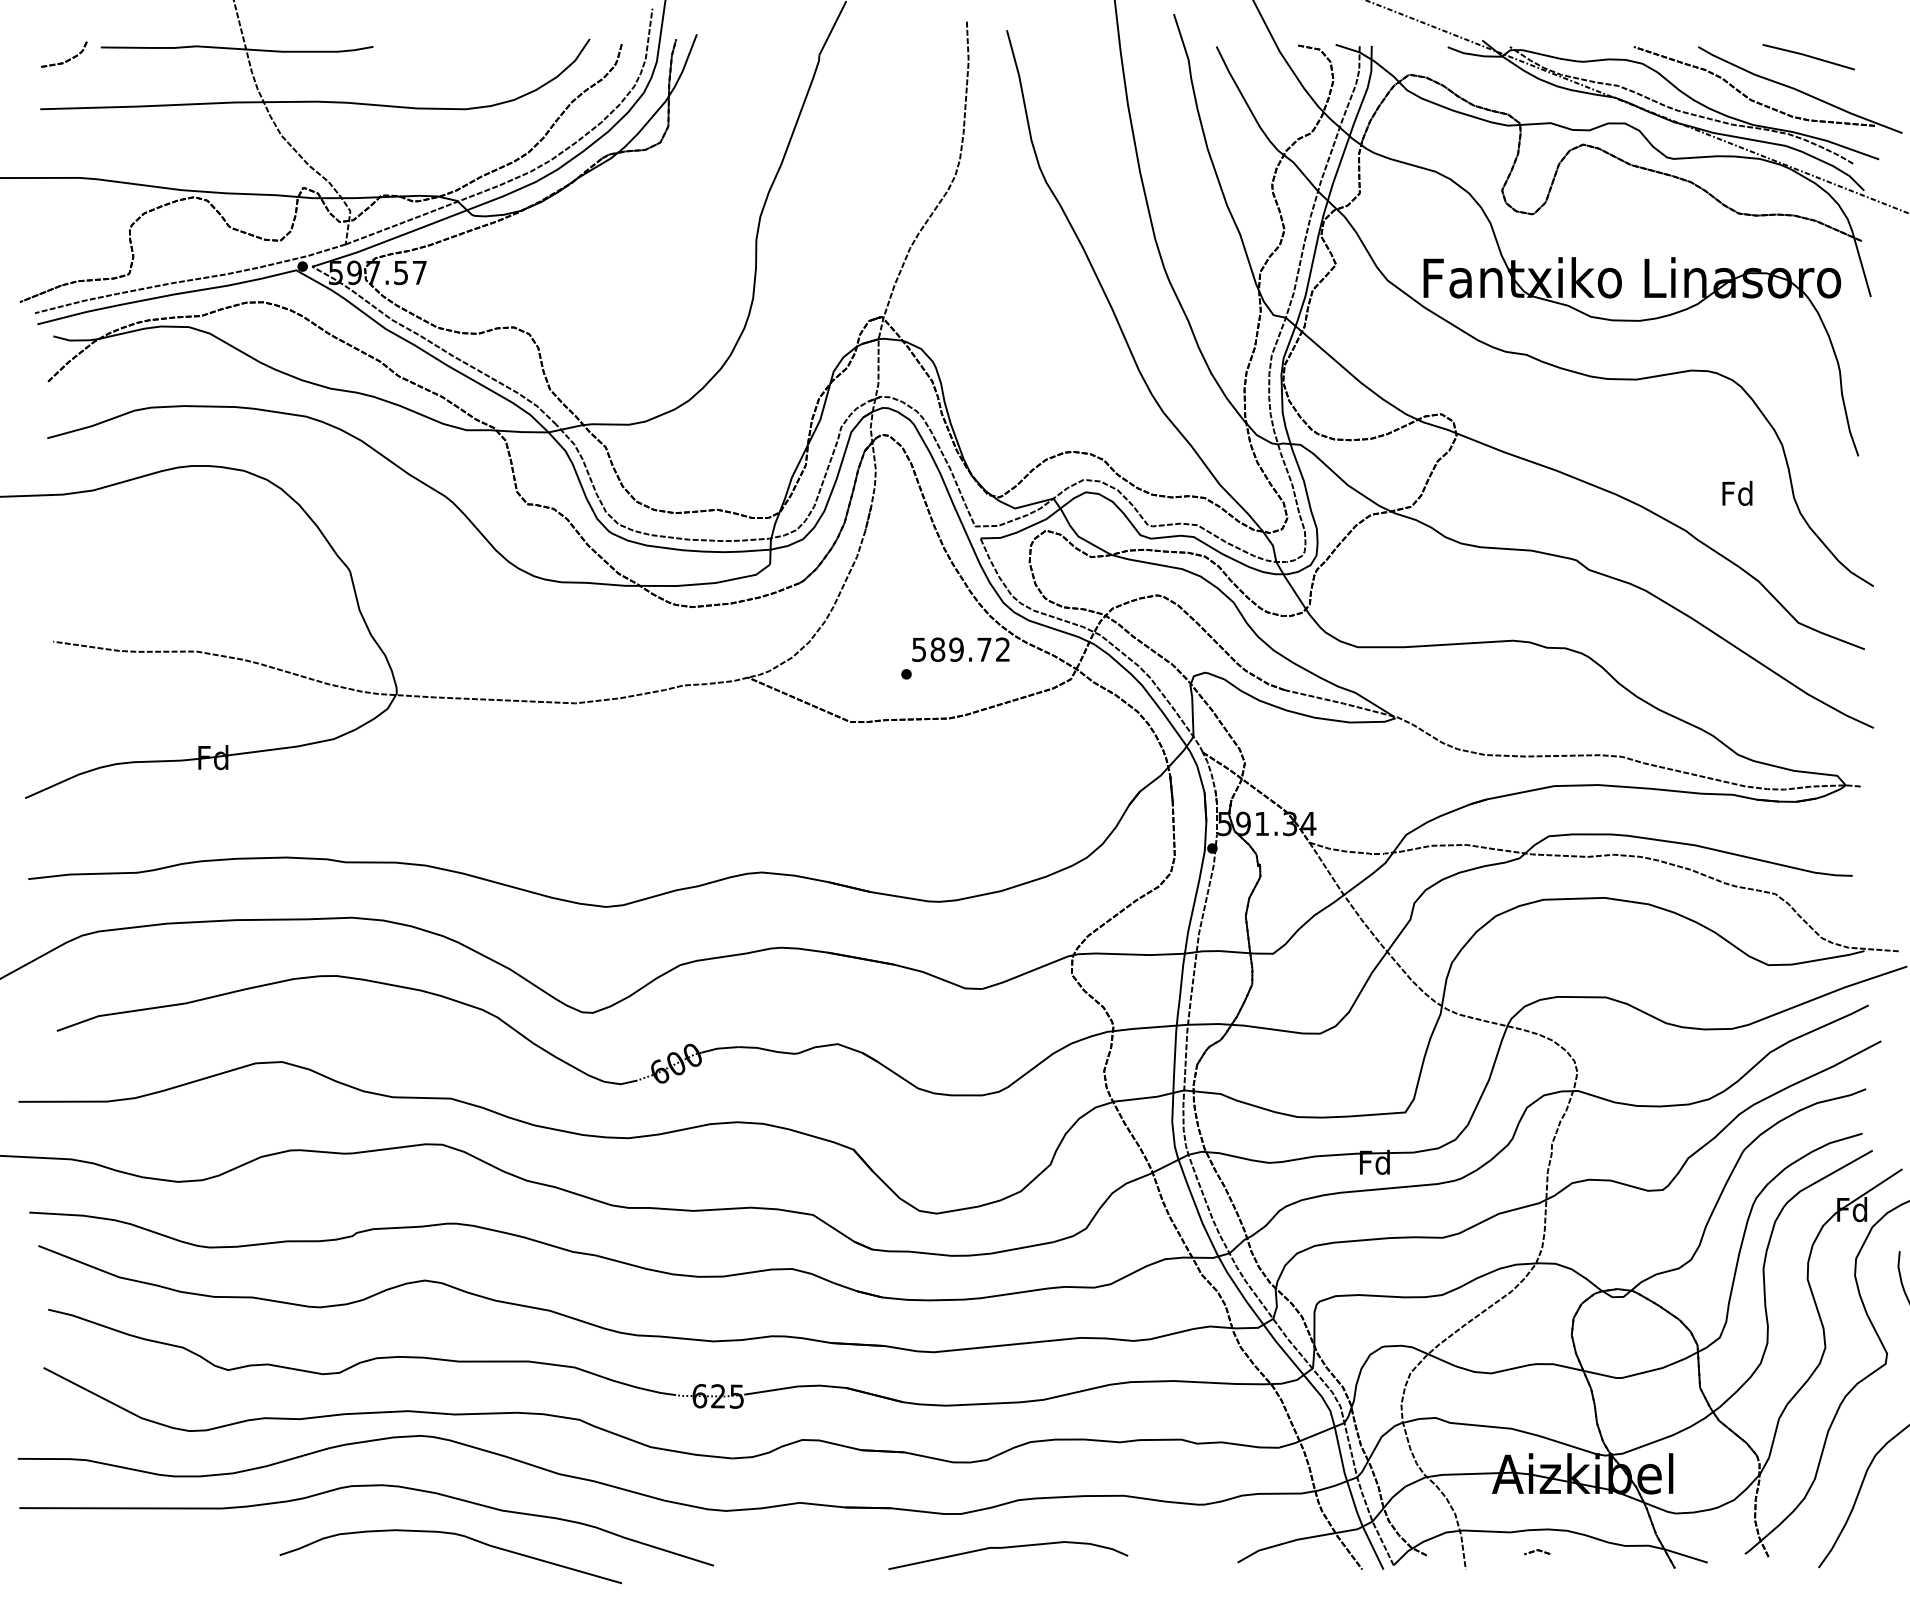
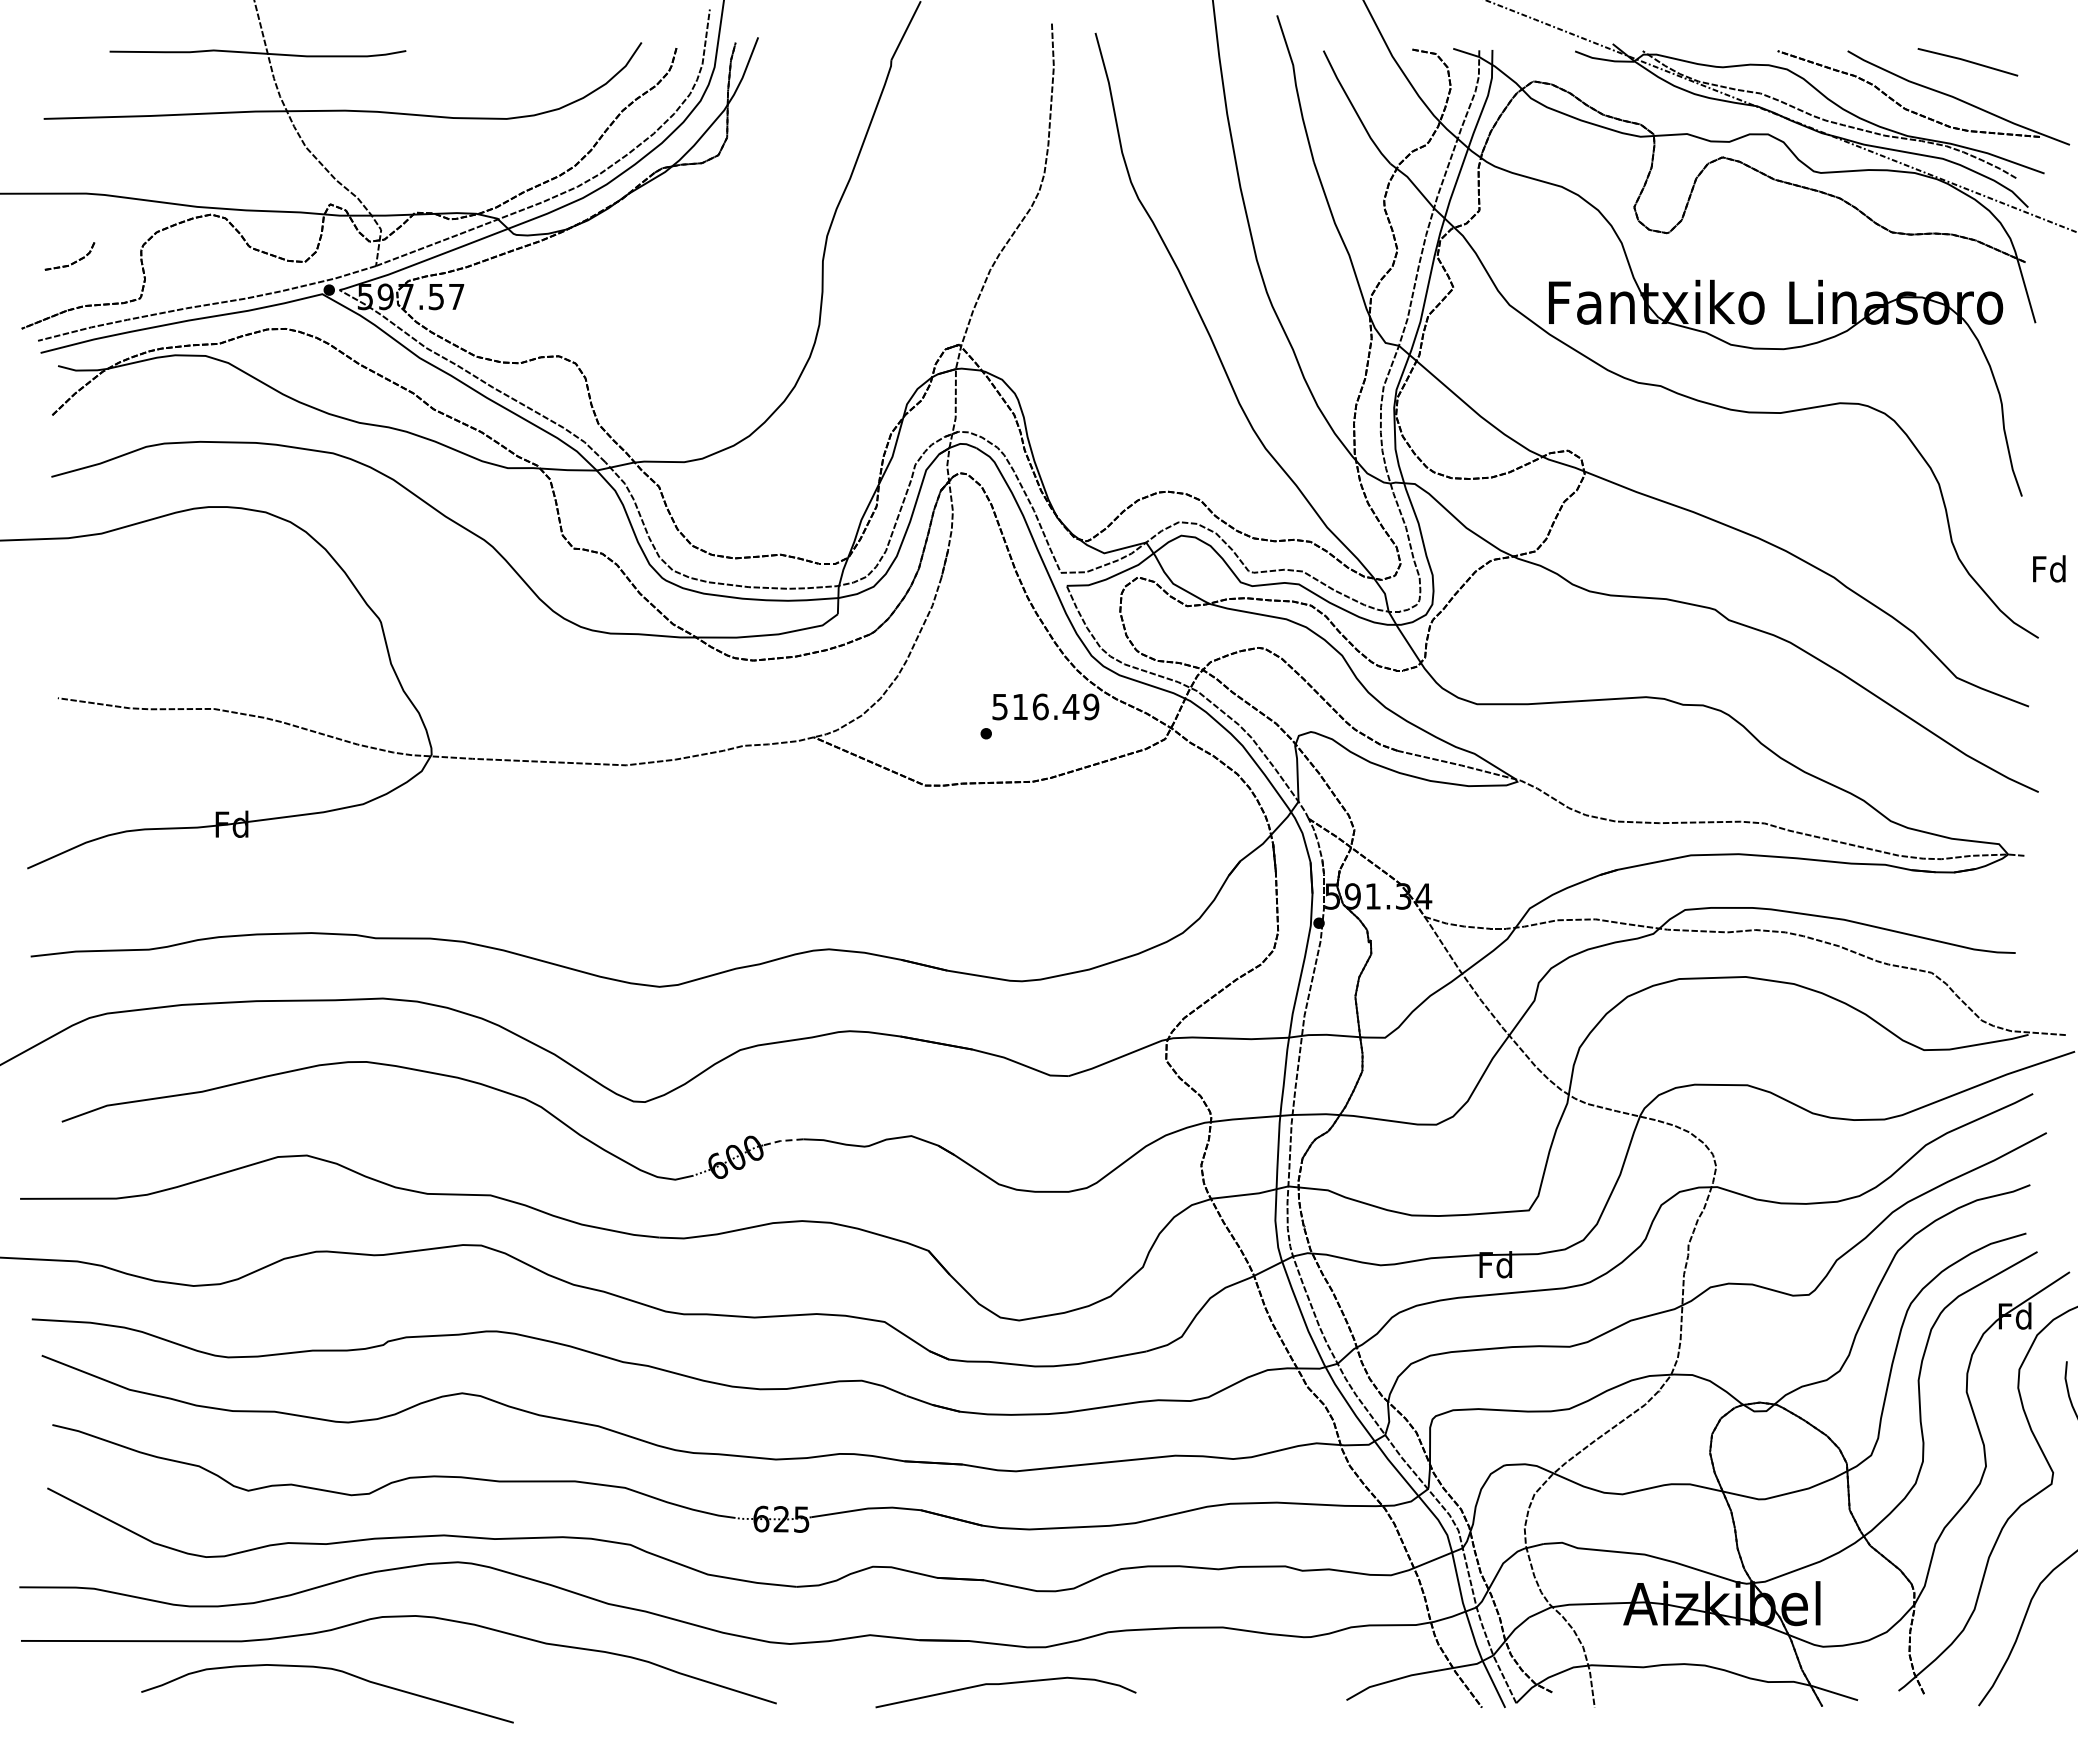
part: (66, 60) -> (72, 262), moved
text: (1737, 493) -> (2049, 568), moved
text: (970, 649) -> (1055, 706), 589.72 -> 516.49
line: (719, 1048) -> (782, 1140), solid -> dashed
curve: (456, 1535) -> (333, 1670), moved
curve: (1007, 1548) -> (1005, 1684), moved
part: (1537, 1551) -> (1672, 1688), removed

